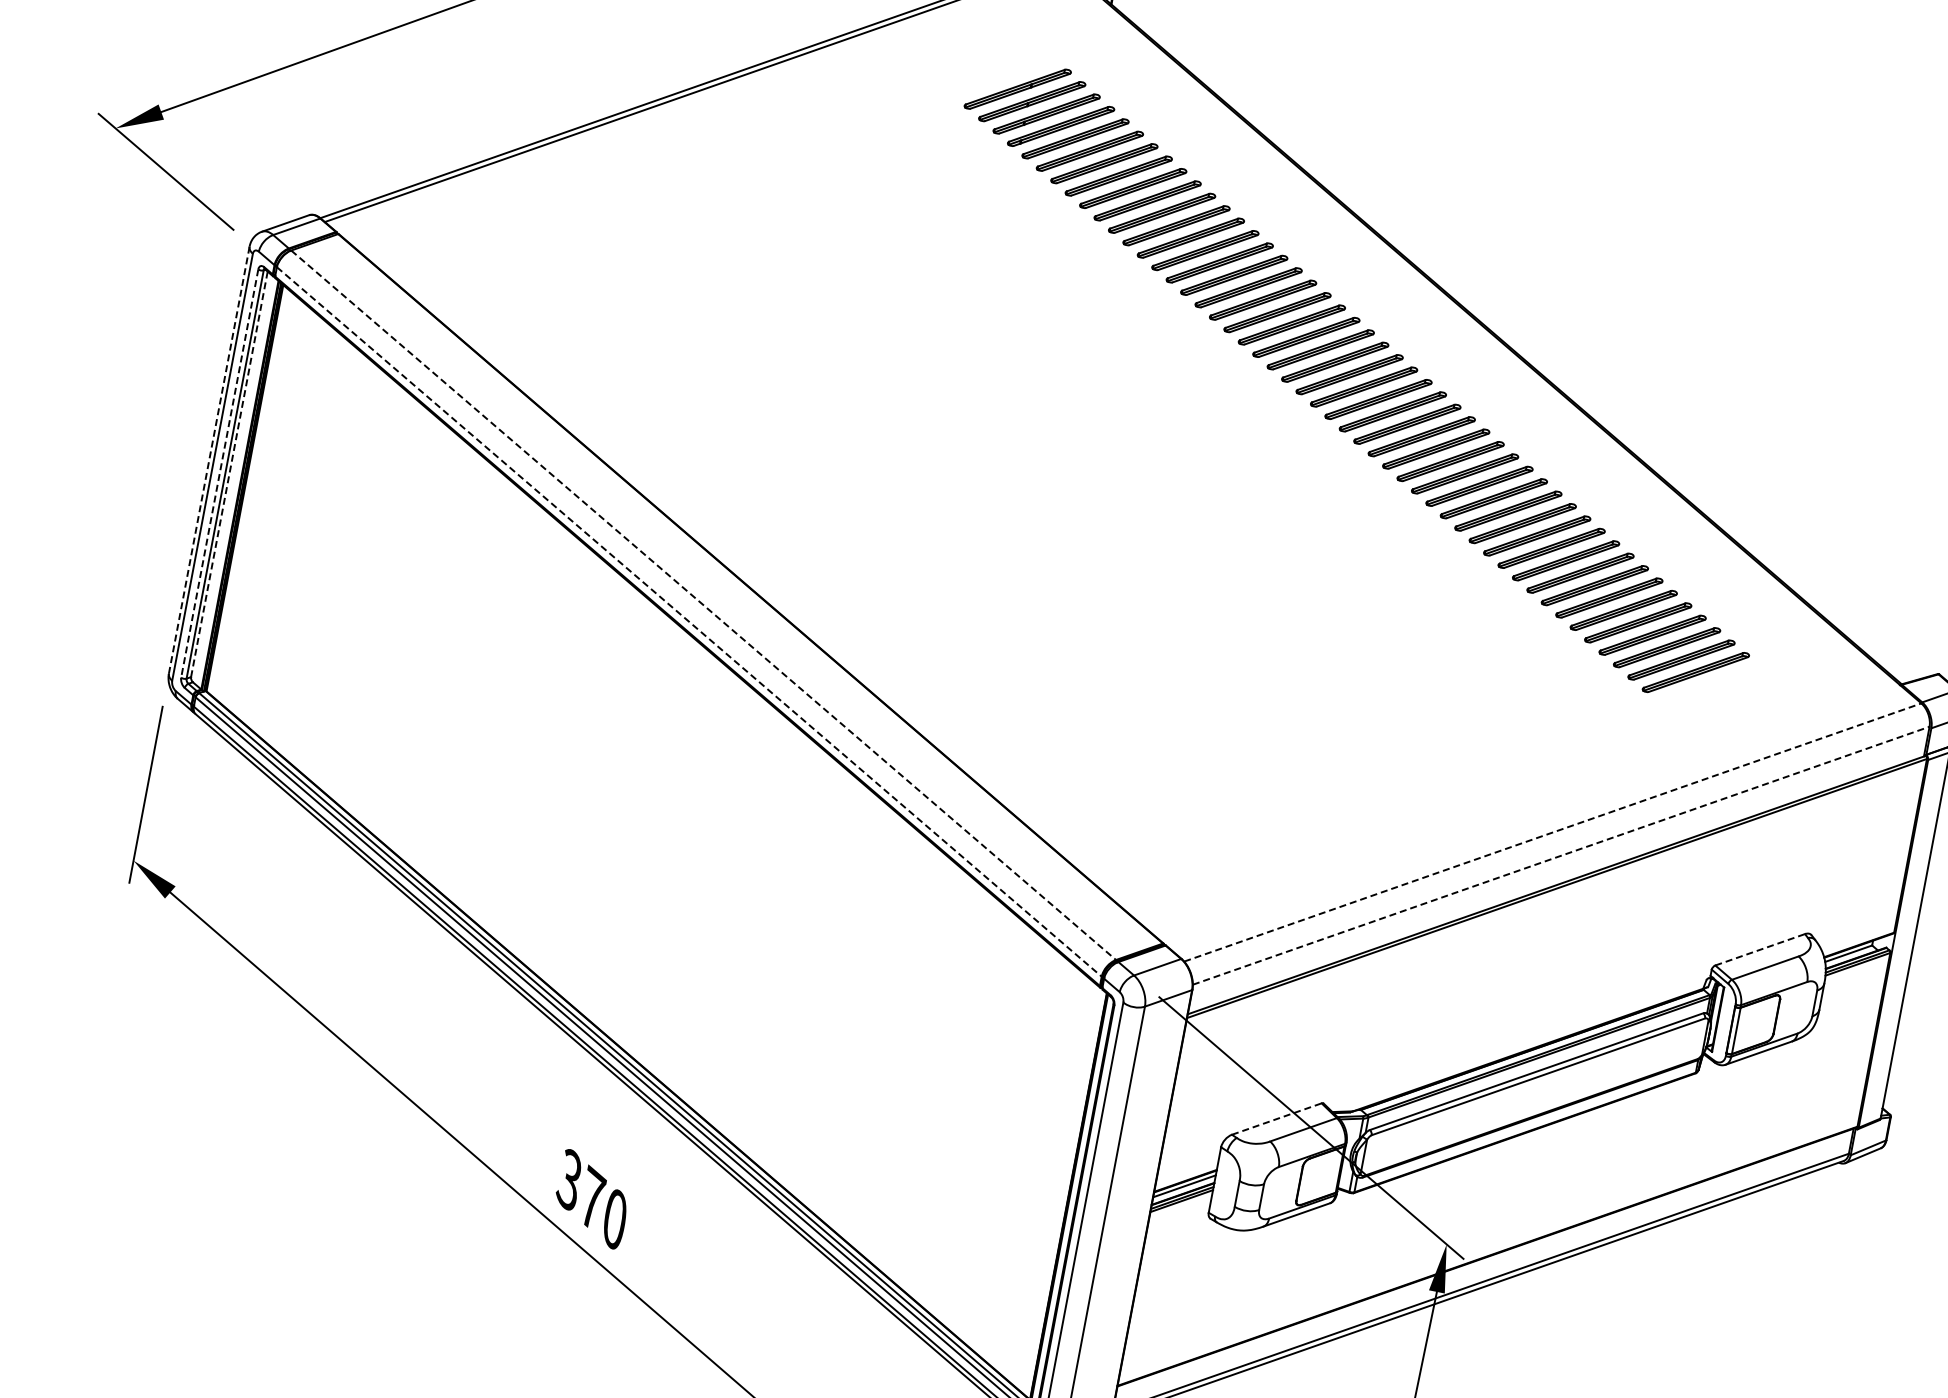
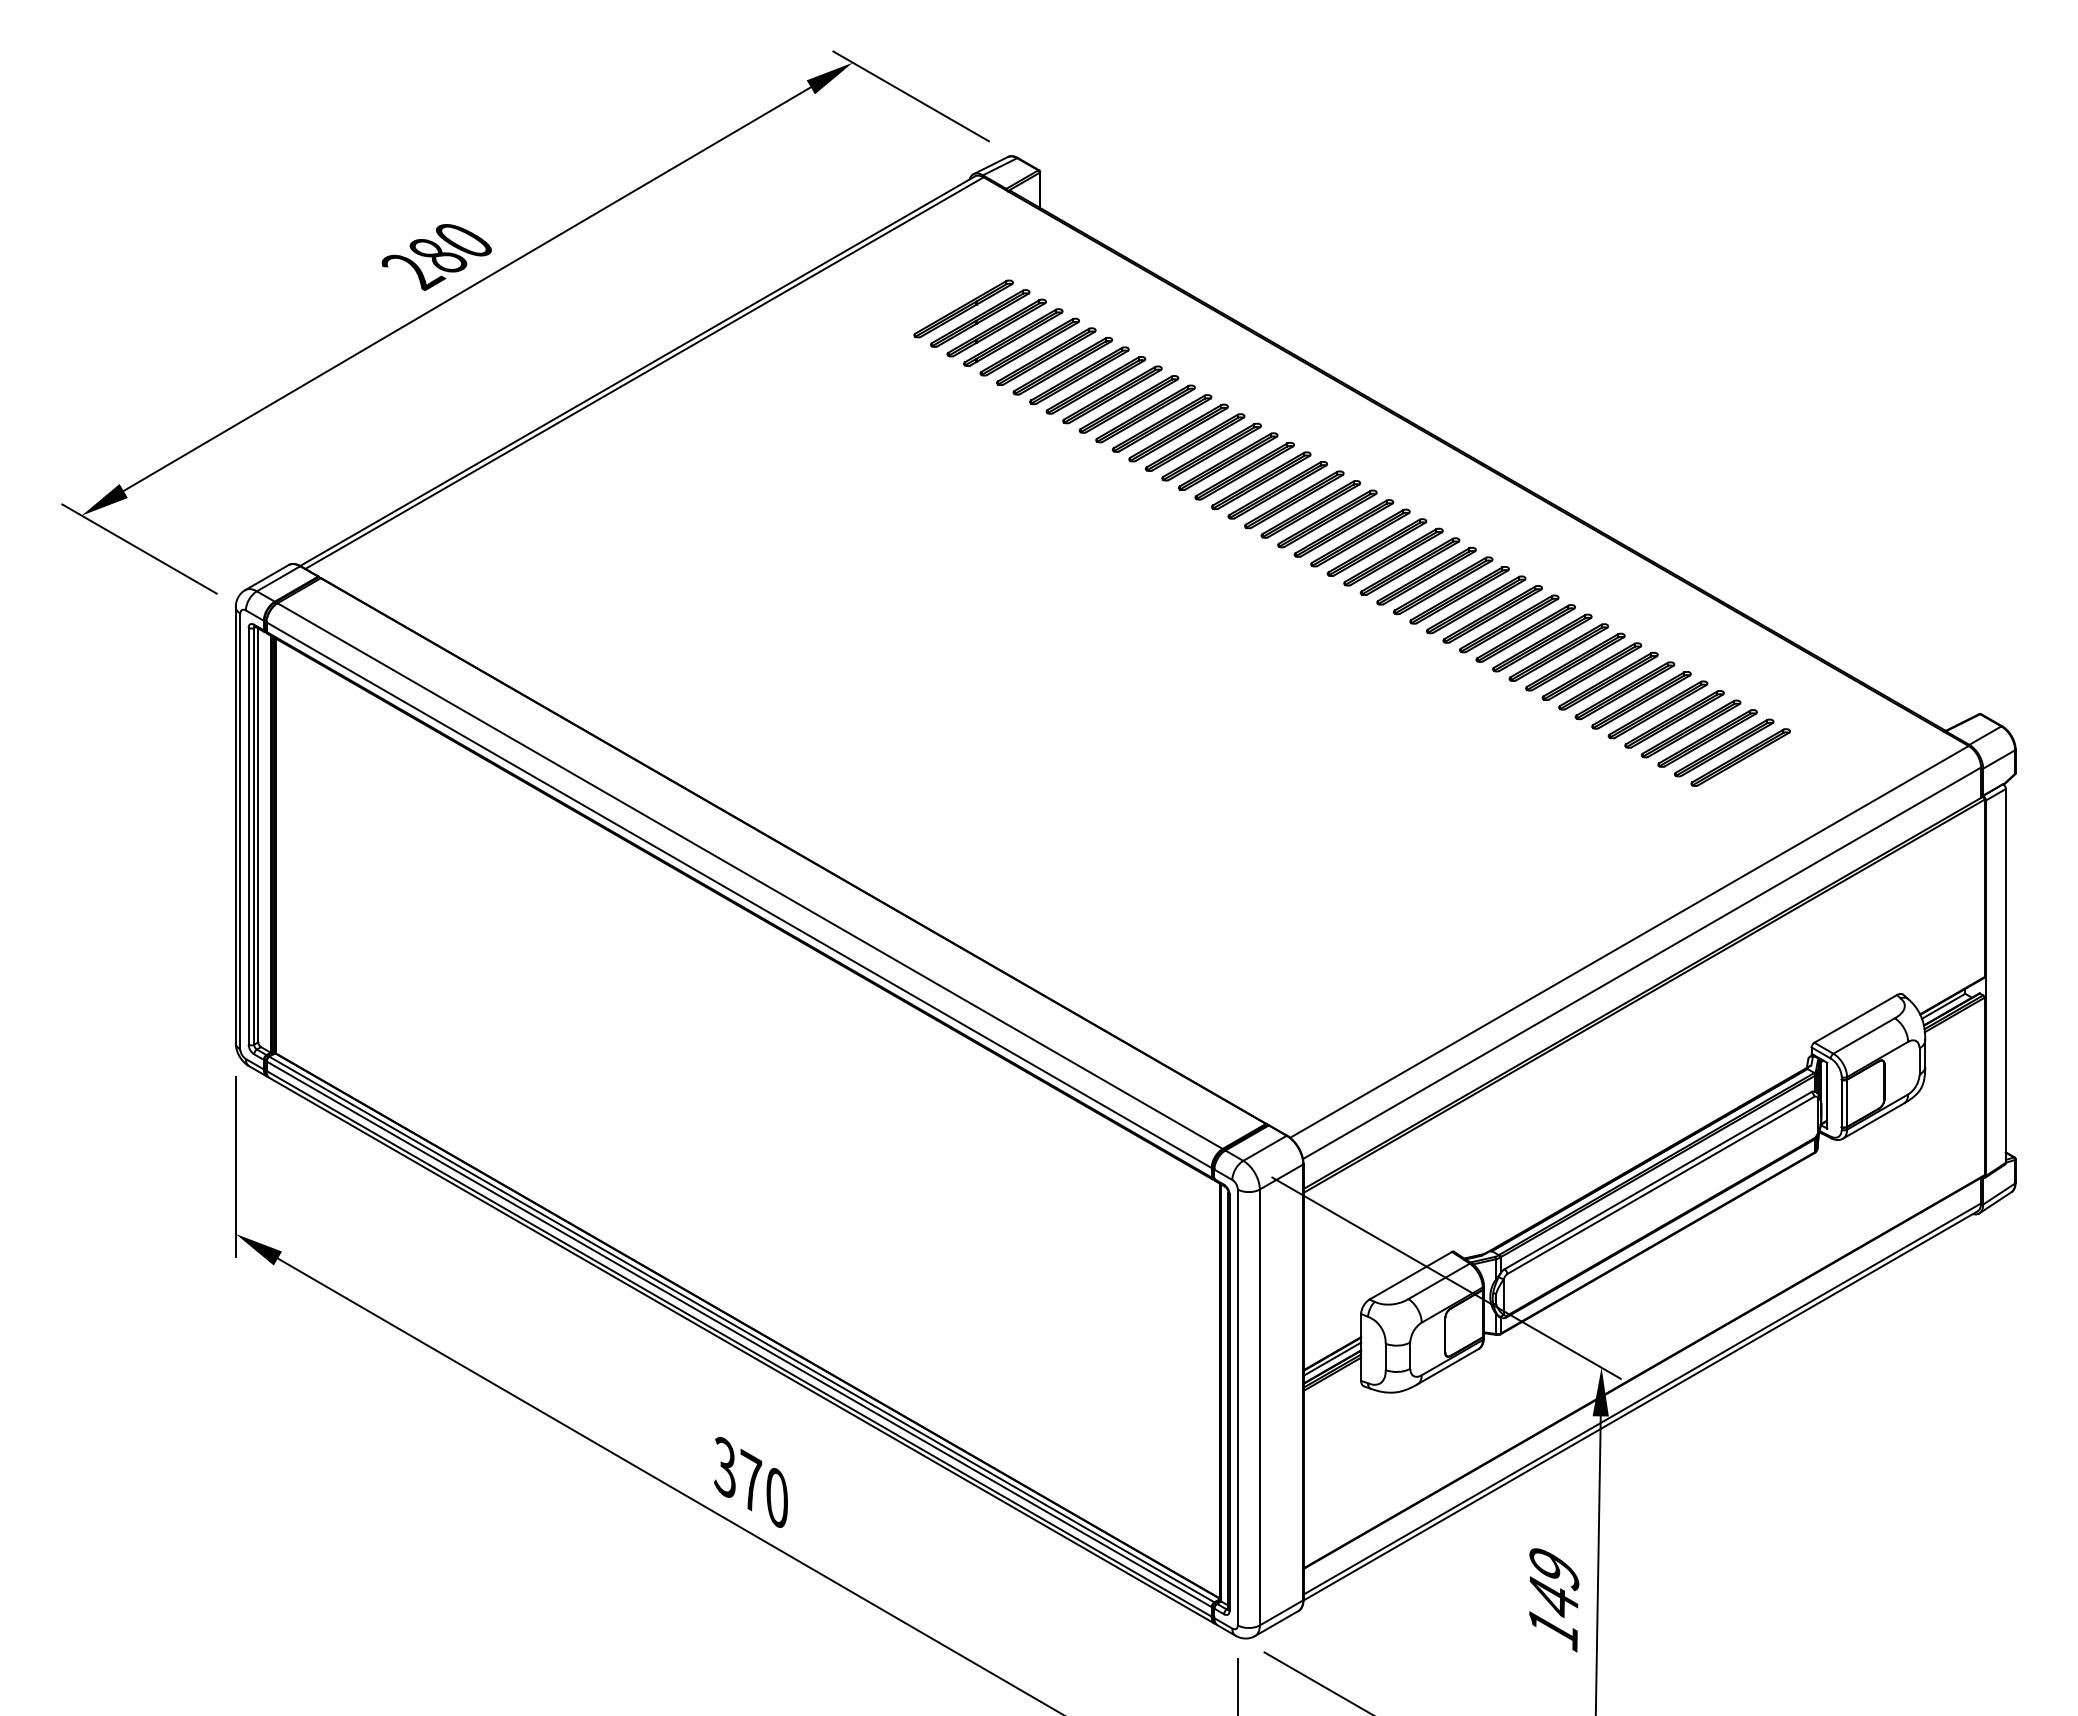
line: (208, 460) -> (235, 825), dashed -> solid
line: (219, 473) -> (248, 836), dashed -> solid
line: (229, 474) -> (258, 835), dashed -> solid
line: (703, 605) -> (750, 876), dashed -> solid
line: (689, 622) -> (739, 895), dashed -> solid
line: (1552, 832) -> (1629, 941), dashed -> solid
line: (1561, 856) -> (1642, 963), dashed -> solid
line: (1760, 949) -> (1855, 1018), dashed -> solid
line: (1276, 1118) -> (1410, 1275), dashed -> solid

